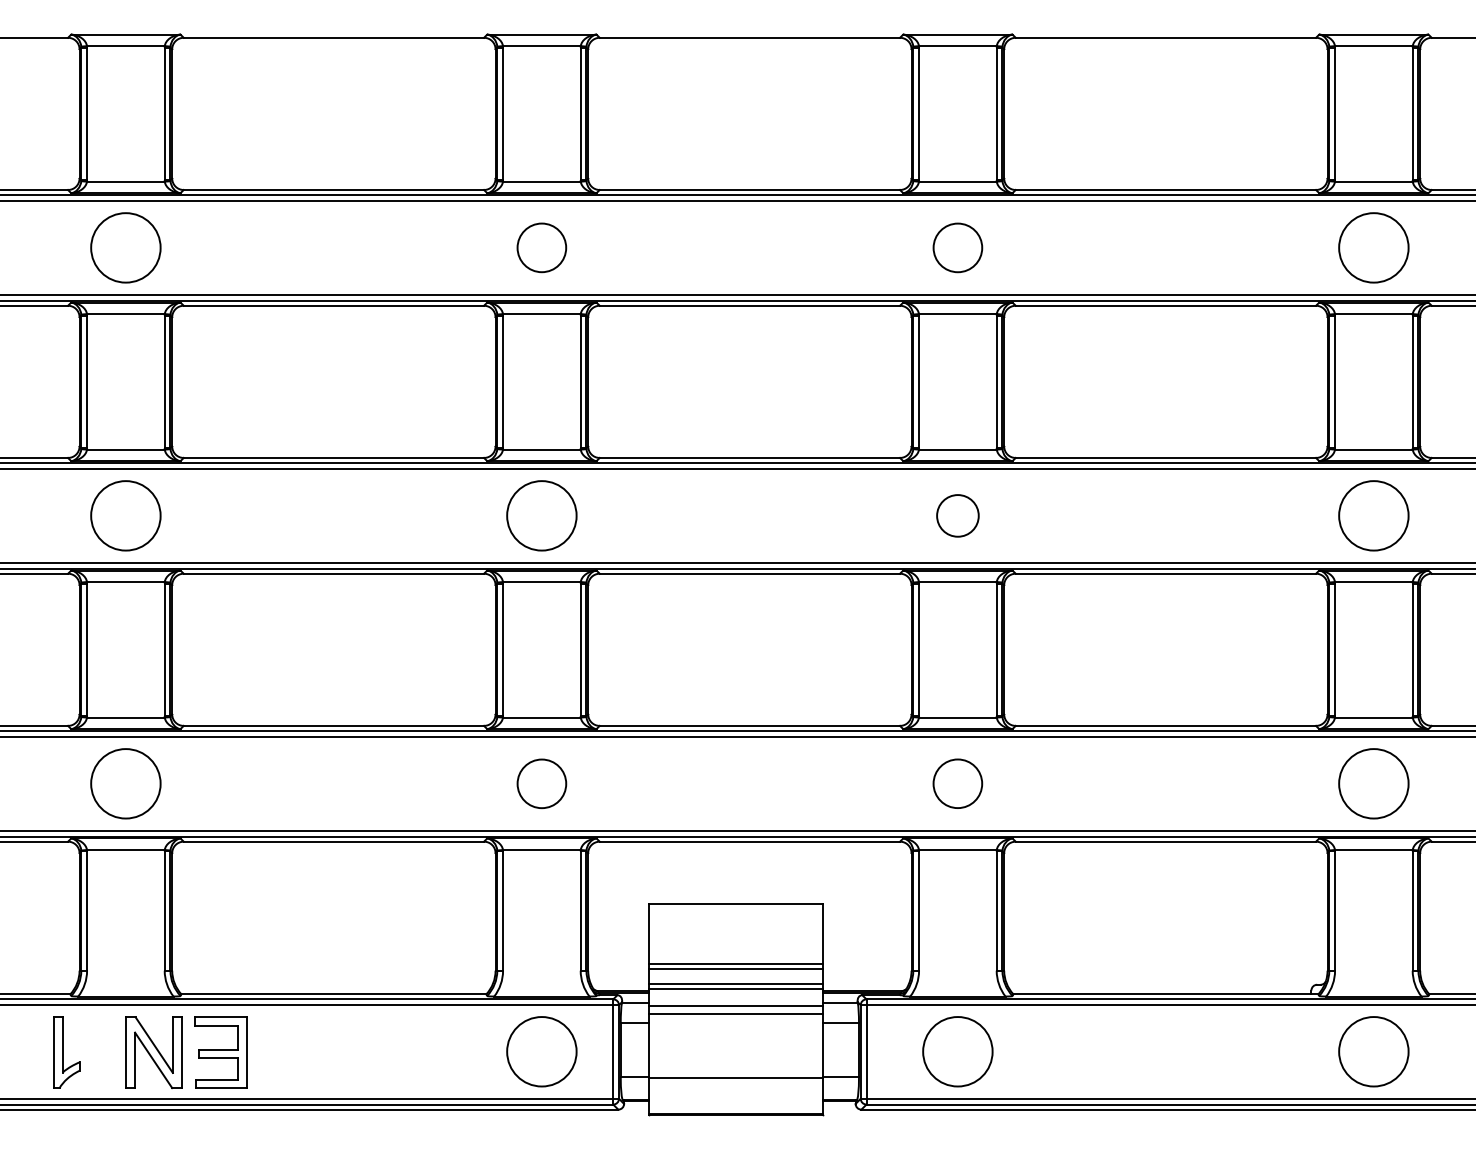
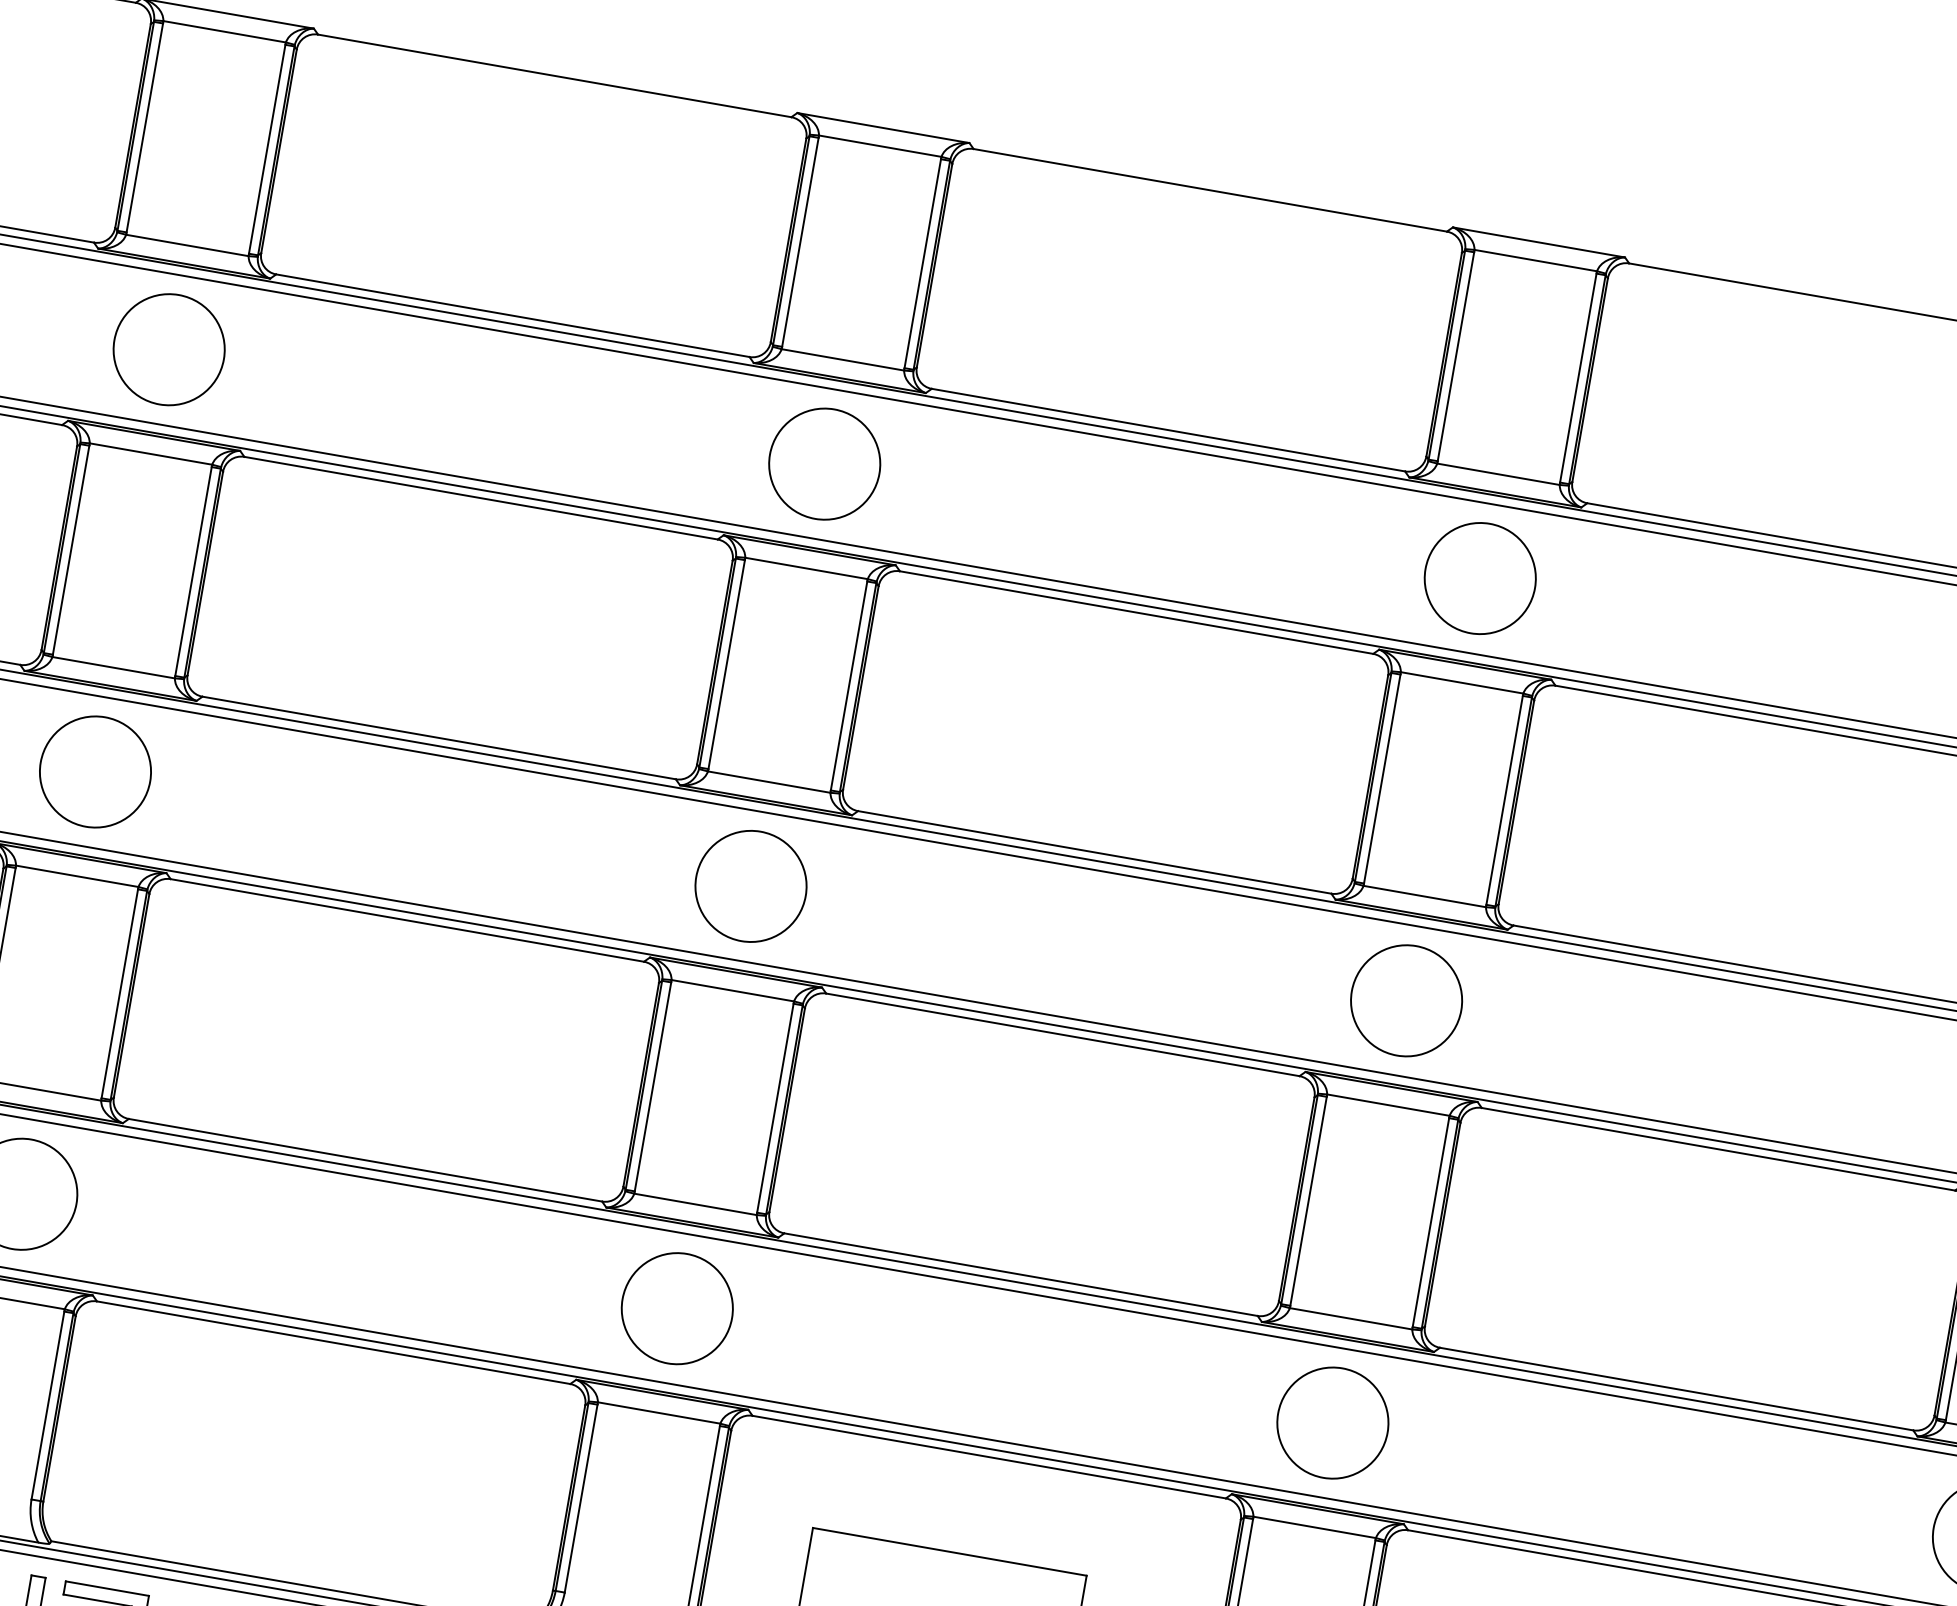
circle: (541, 247) -> (824, 463), size x1.43
circle: (957, 247) -> (1479, 577), size x1.43
circle: (957, 515) -> (1406, 1000), size x1.67
circle: (541, 783) -> (676, 1308), size x1.43
circle: (957, 783) -> (1332, 1422), size x1.43

